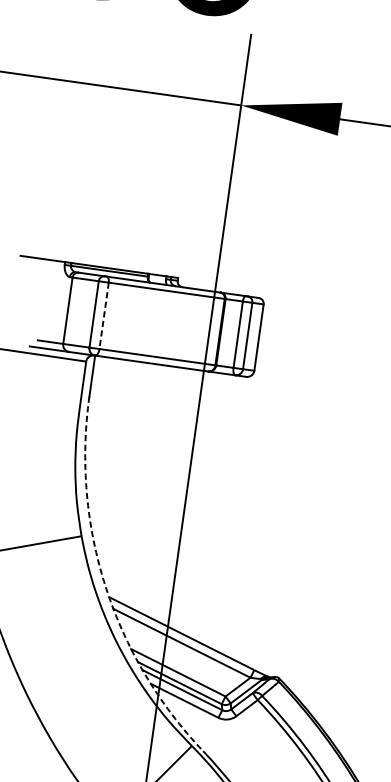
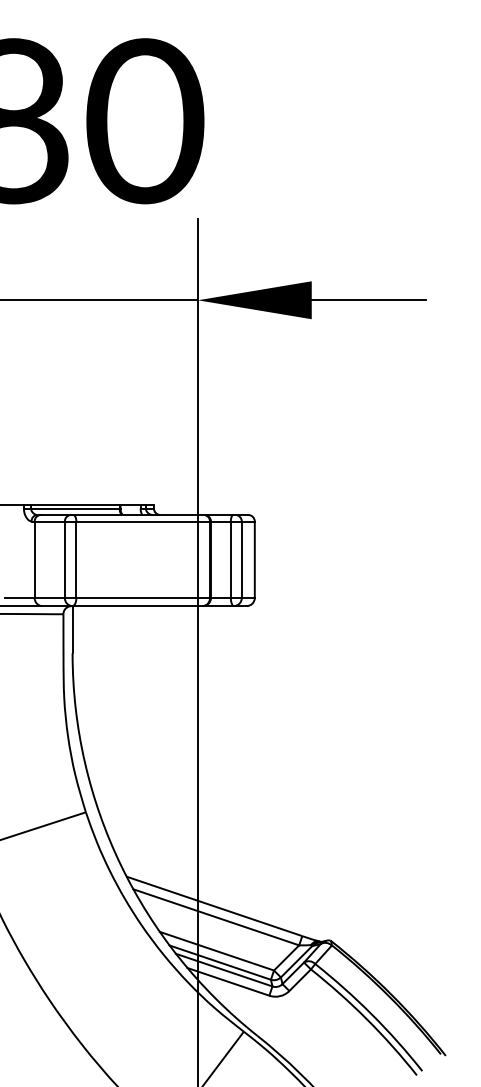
line: (104, 316) -> (76, 560), dashed -> solid
arc: (105, 586) -> (121, 865), dashed -> solid

